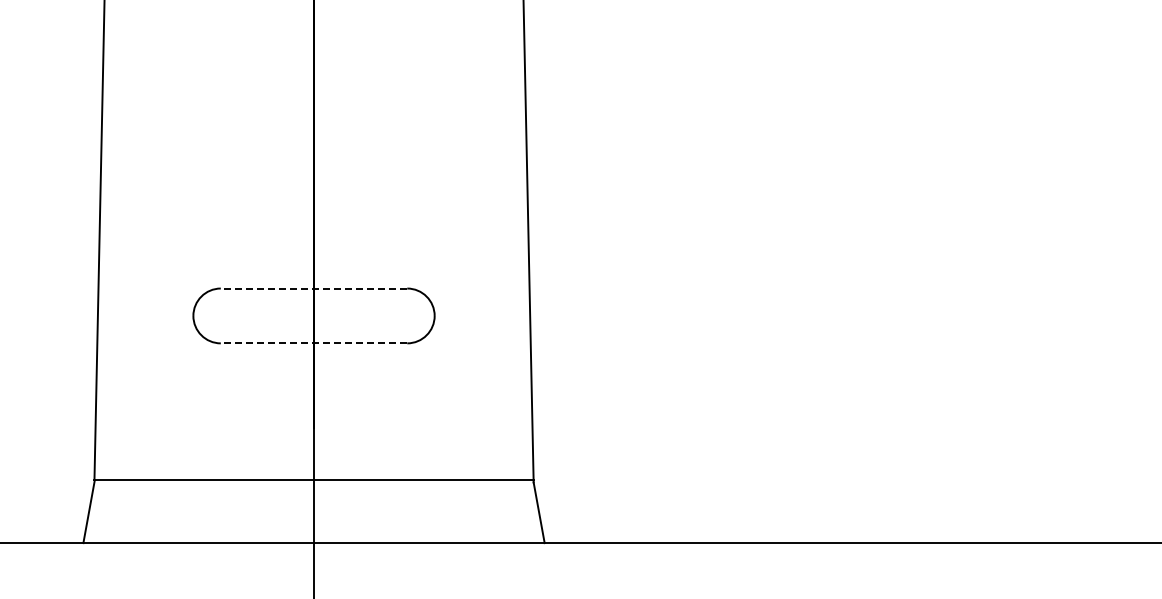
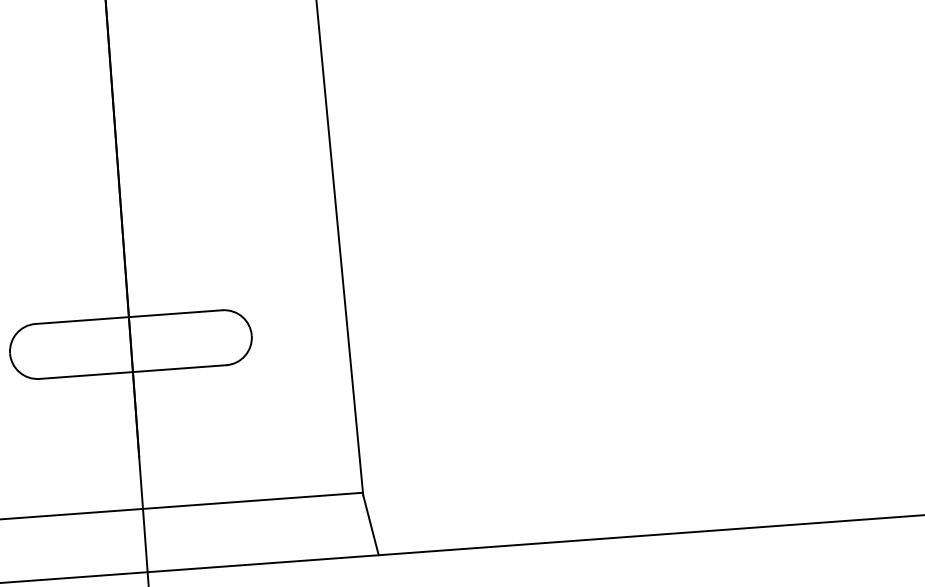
line: (313, 288) -> (128, 317), dashed -> solid
line: (313, 343) -> (132, 372), dashed -> solid

